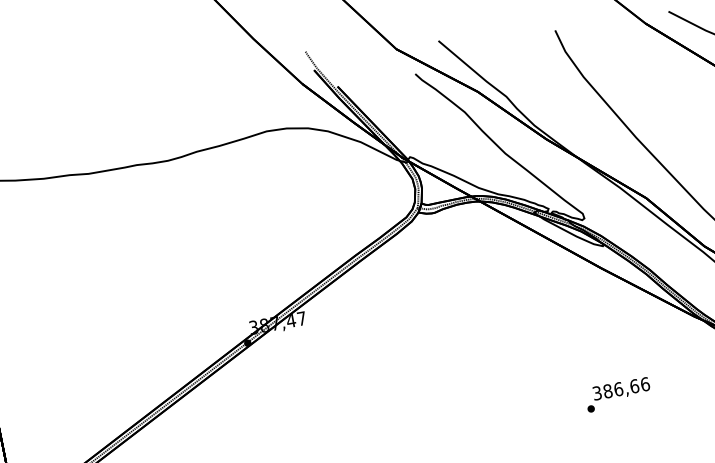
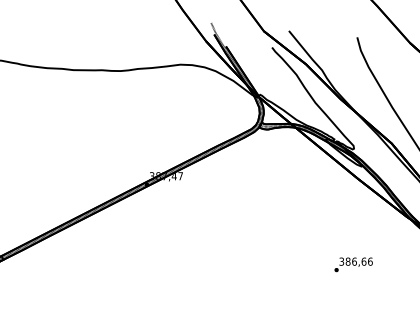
text: (617, 394) -> (353, 264), moved

